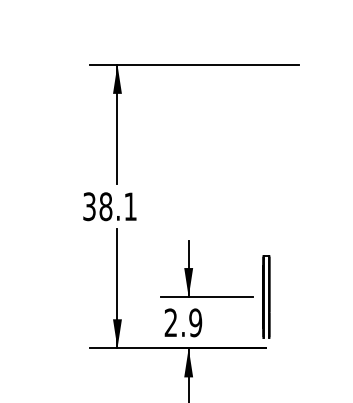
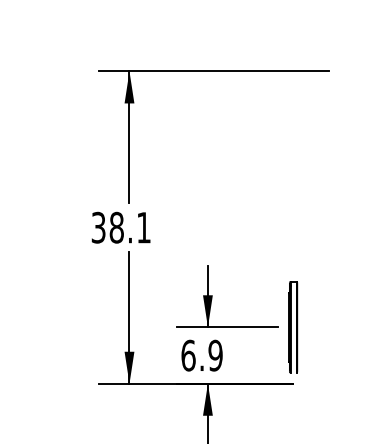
text: (170, 322) -> (187, 355), 2.9 -> 6.9

